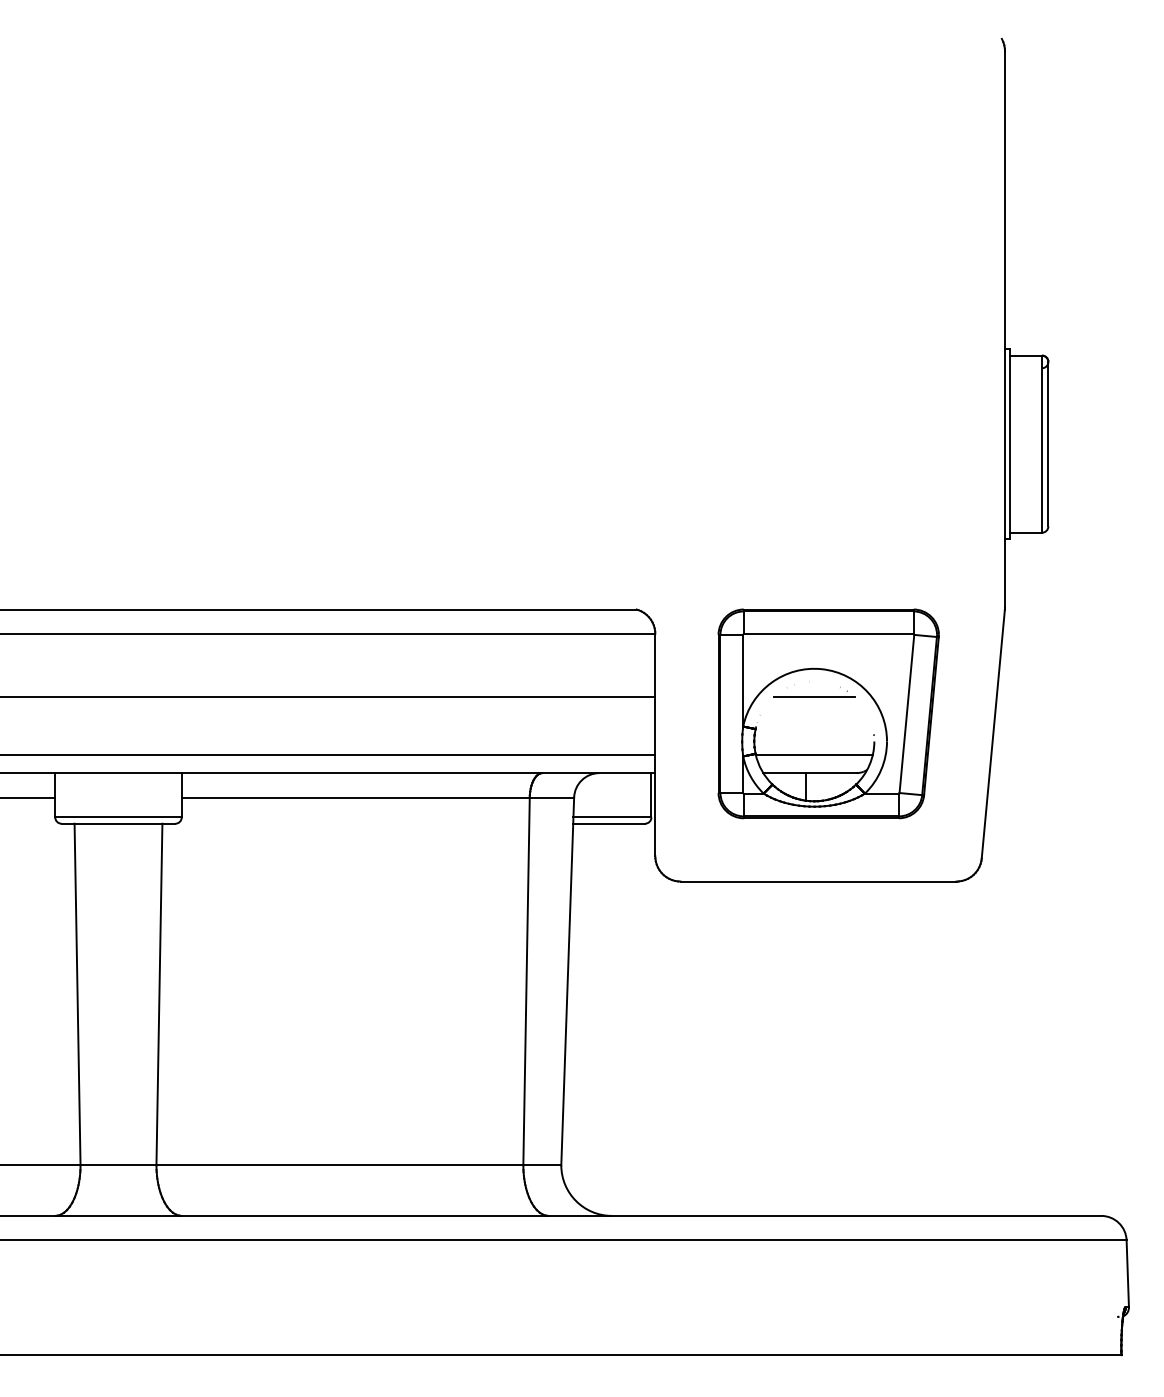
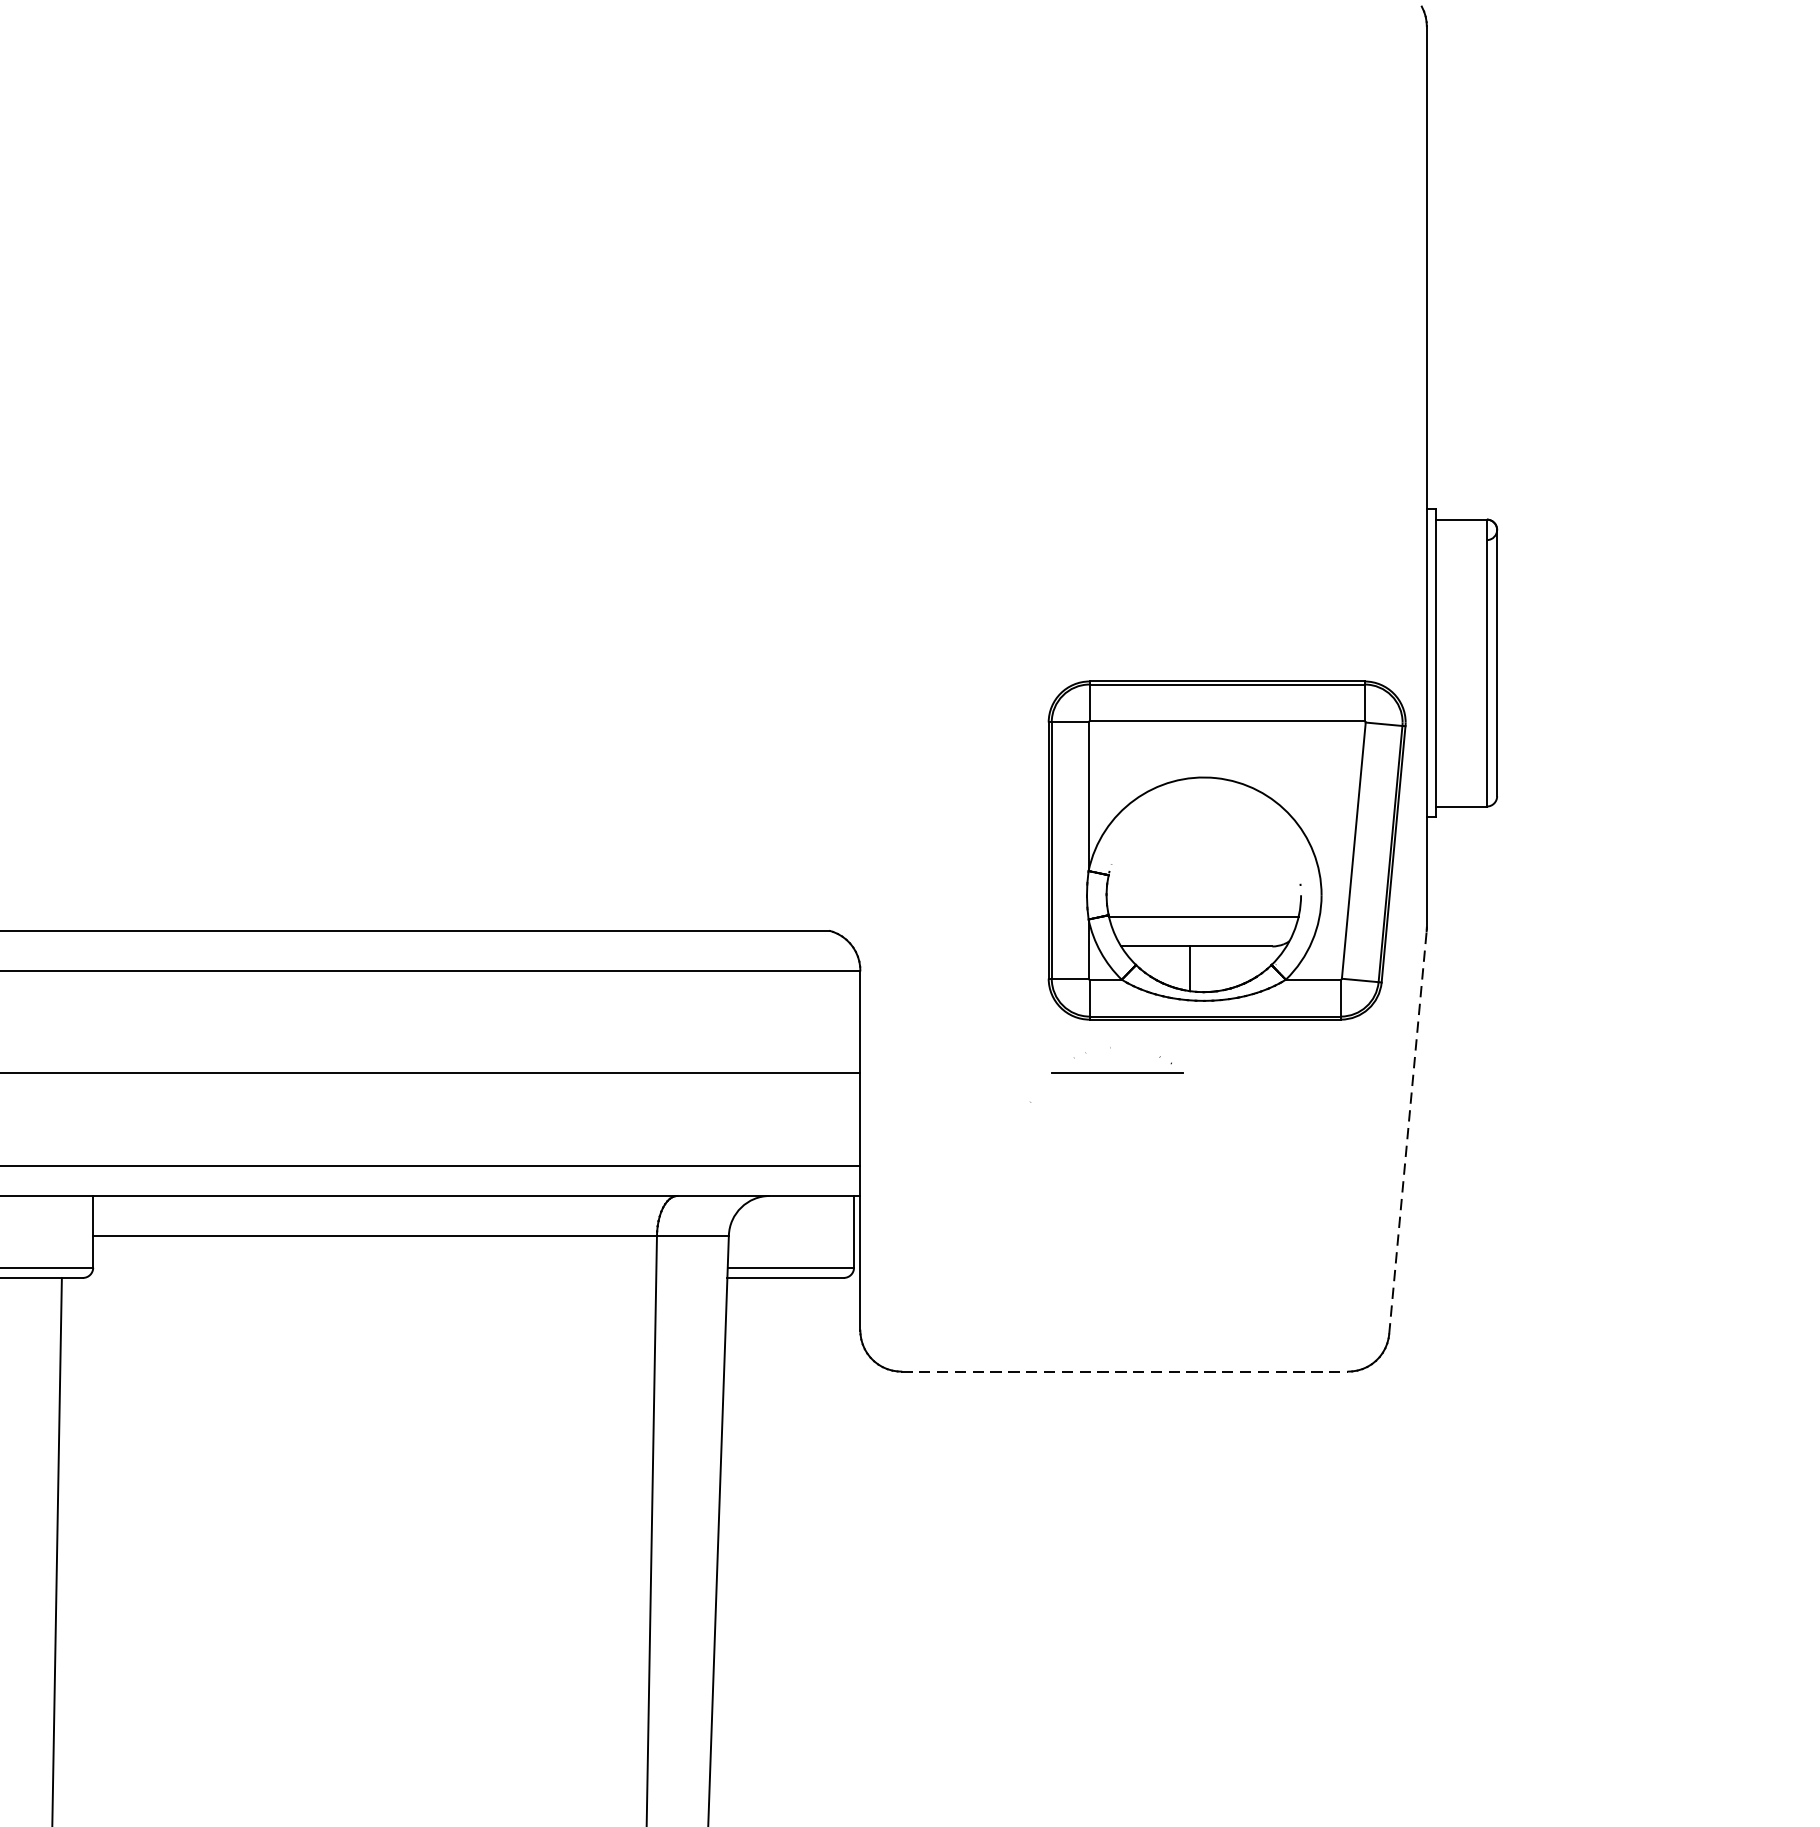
part: (828, 713) -> (1226, 849), moved
line: (993, 734) -> (1408, 1133), solid -> dashed
line: (818, 881) -> (1124, 1371), solid -> dashed

